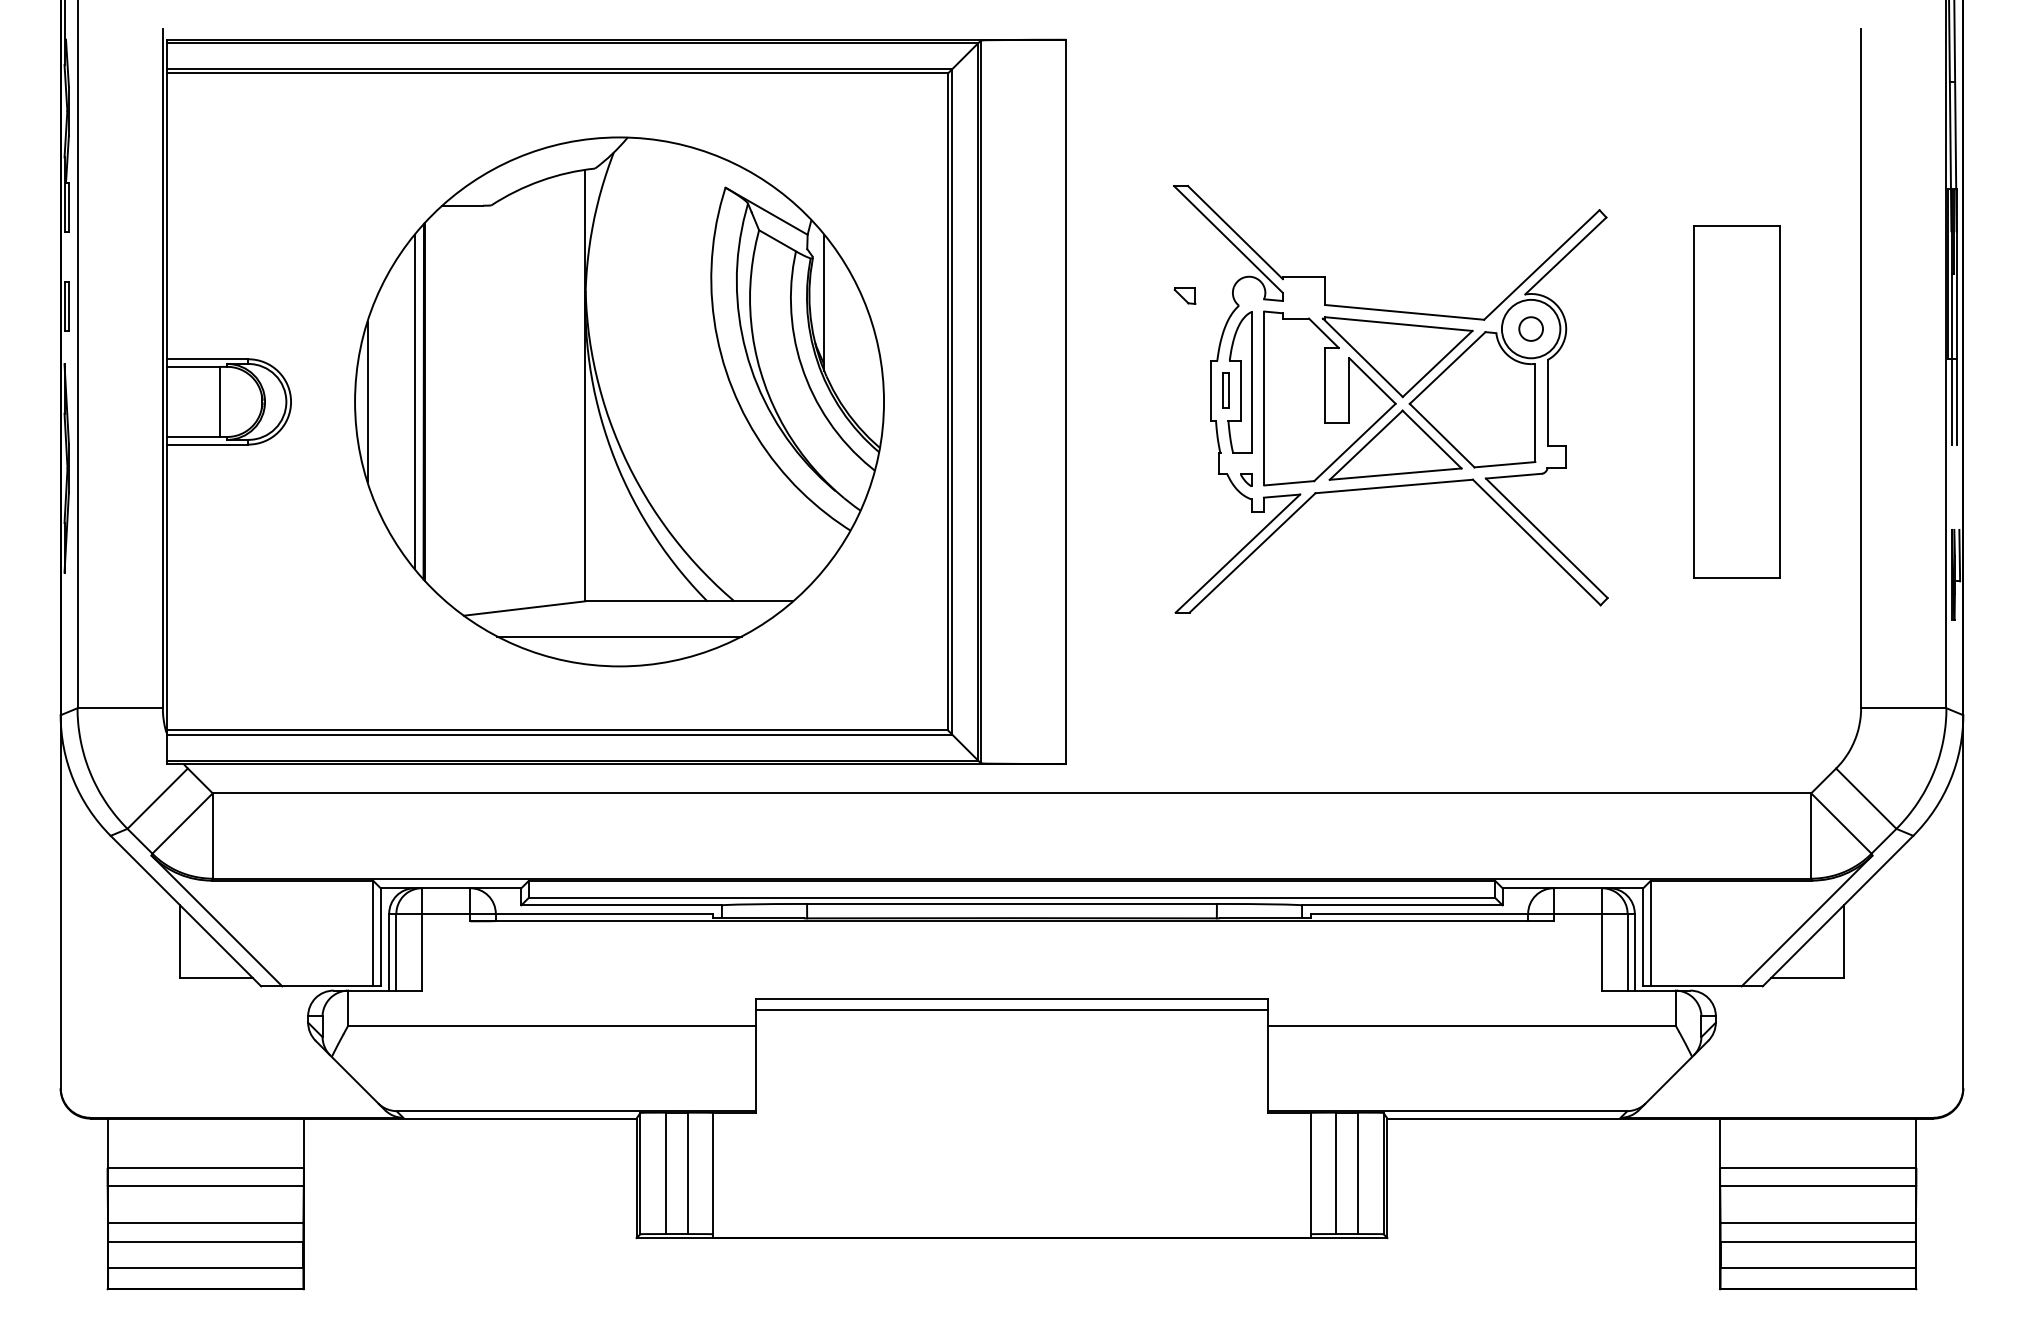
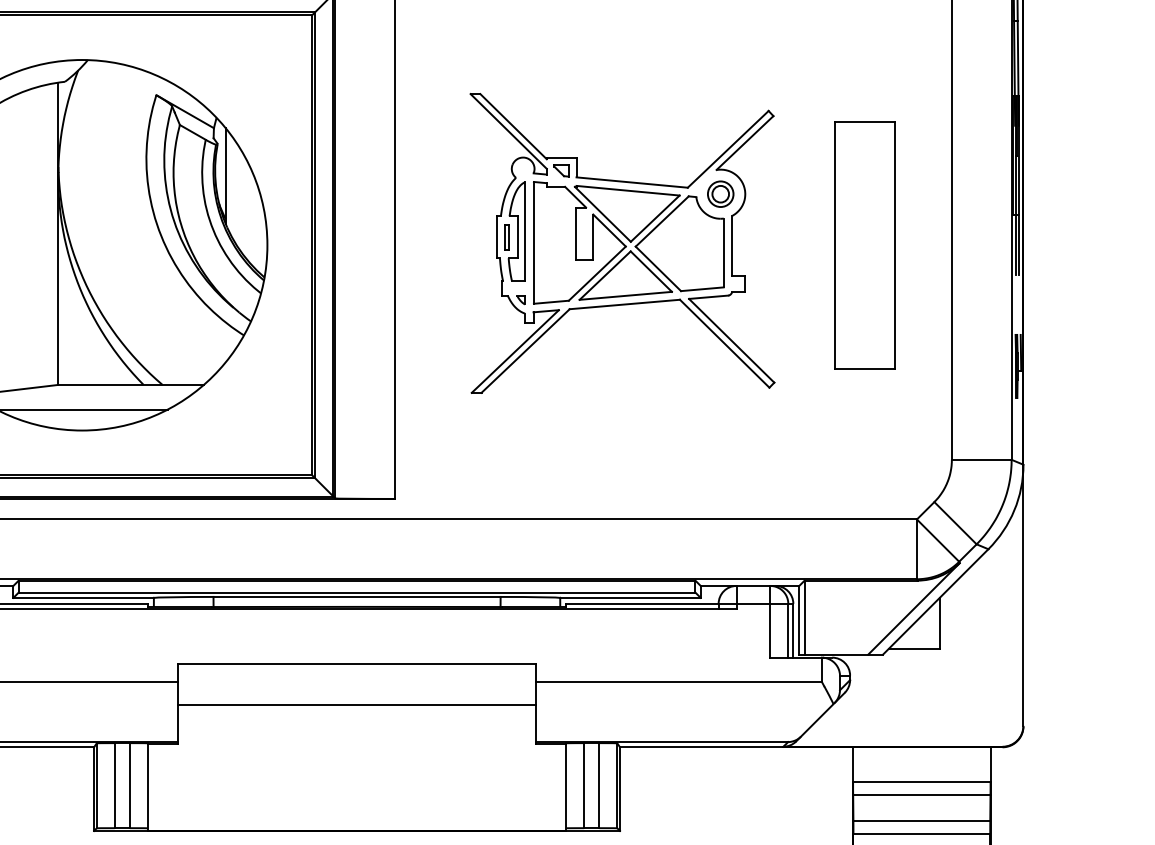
part: (1184, 295) -> (561, 170), moved
circle: (1530, 328) -> (720, 193), size x0.62
line: (1011, 1009) -> (356, 705), moved

